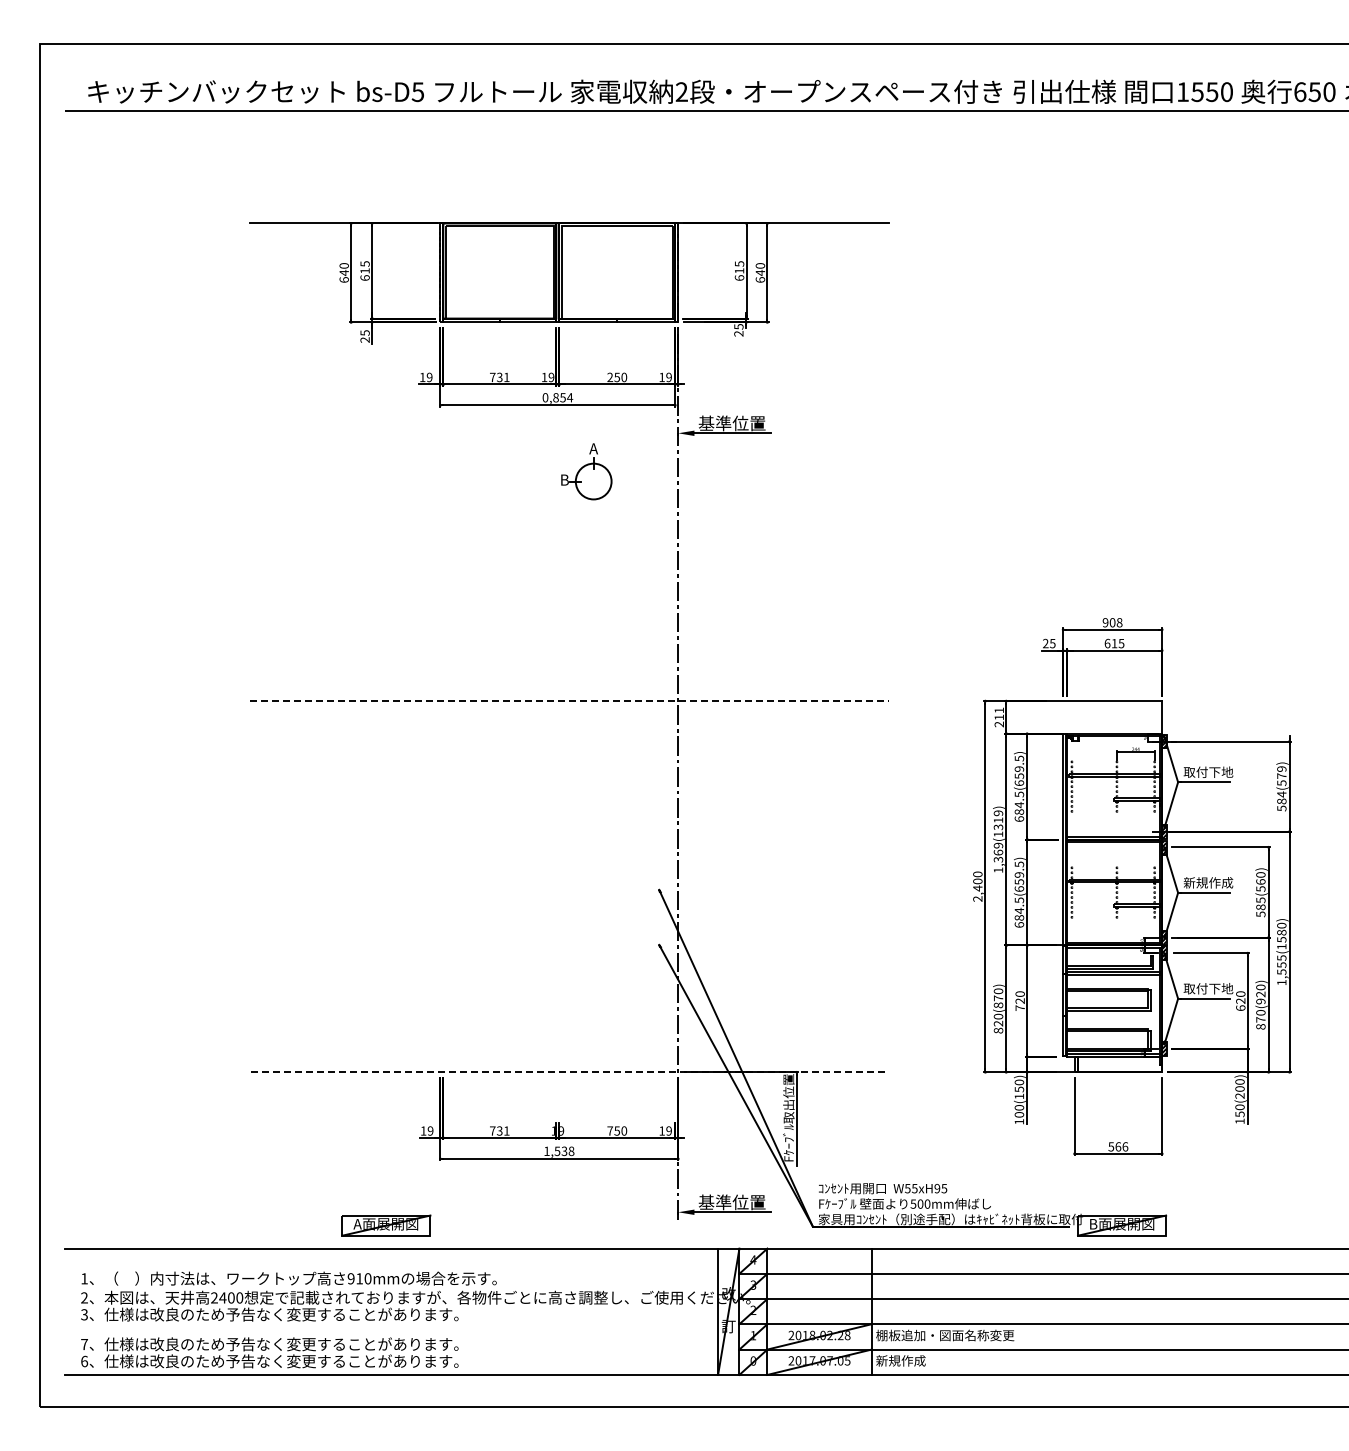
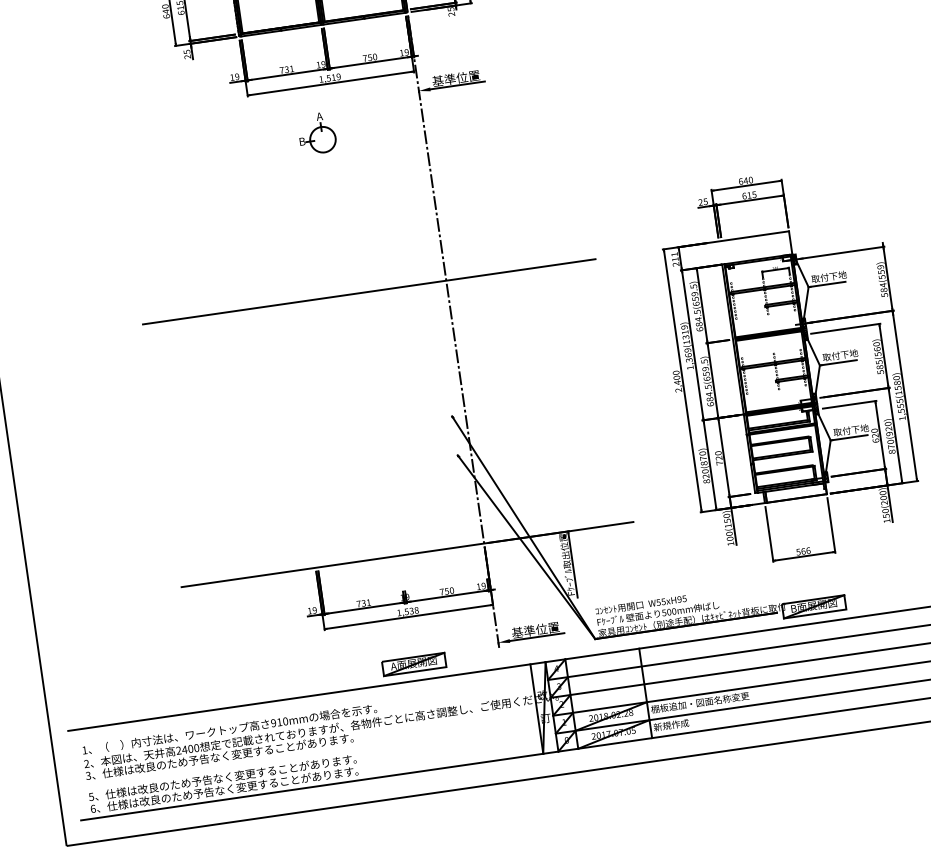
text: (610, 377) -> (365, 58), 250 -> 750
text: (557, 397) -> (329, 77), 0,854 -> 1,519
part: (586, 471) -> (316, 133), moved
text: (1112, 622) -> (745, 180), 908 -> 640
line: (569, 701) -> (369, 292), dashed -> solid
text: (1281, 775) -> (881, 271), 584(579) -> 584(559)
text: (1208, 882) -> (840, 355), 新規作成 -> 取付下地
line: (569, 1072) -> (407, 554), dashed -> solid
part: (386, 1225) -> (414, 664), moved
text: (84, 1344) -> (91, 796), 7 -> 5

